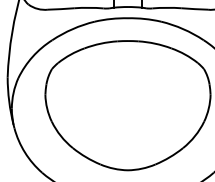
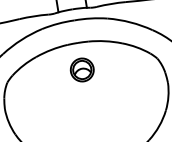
part: (127, 68) -> (81, 70), added

